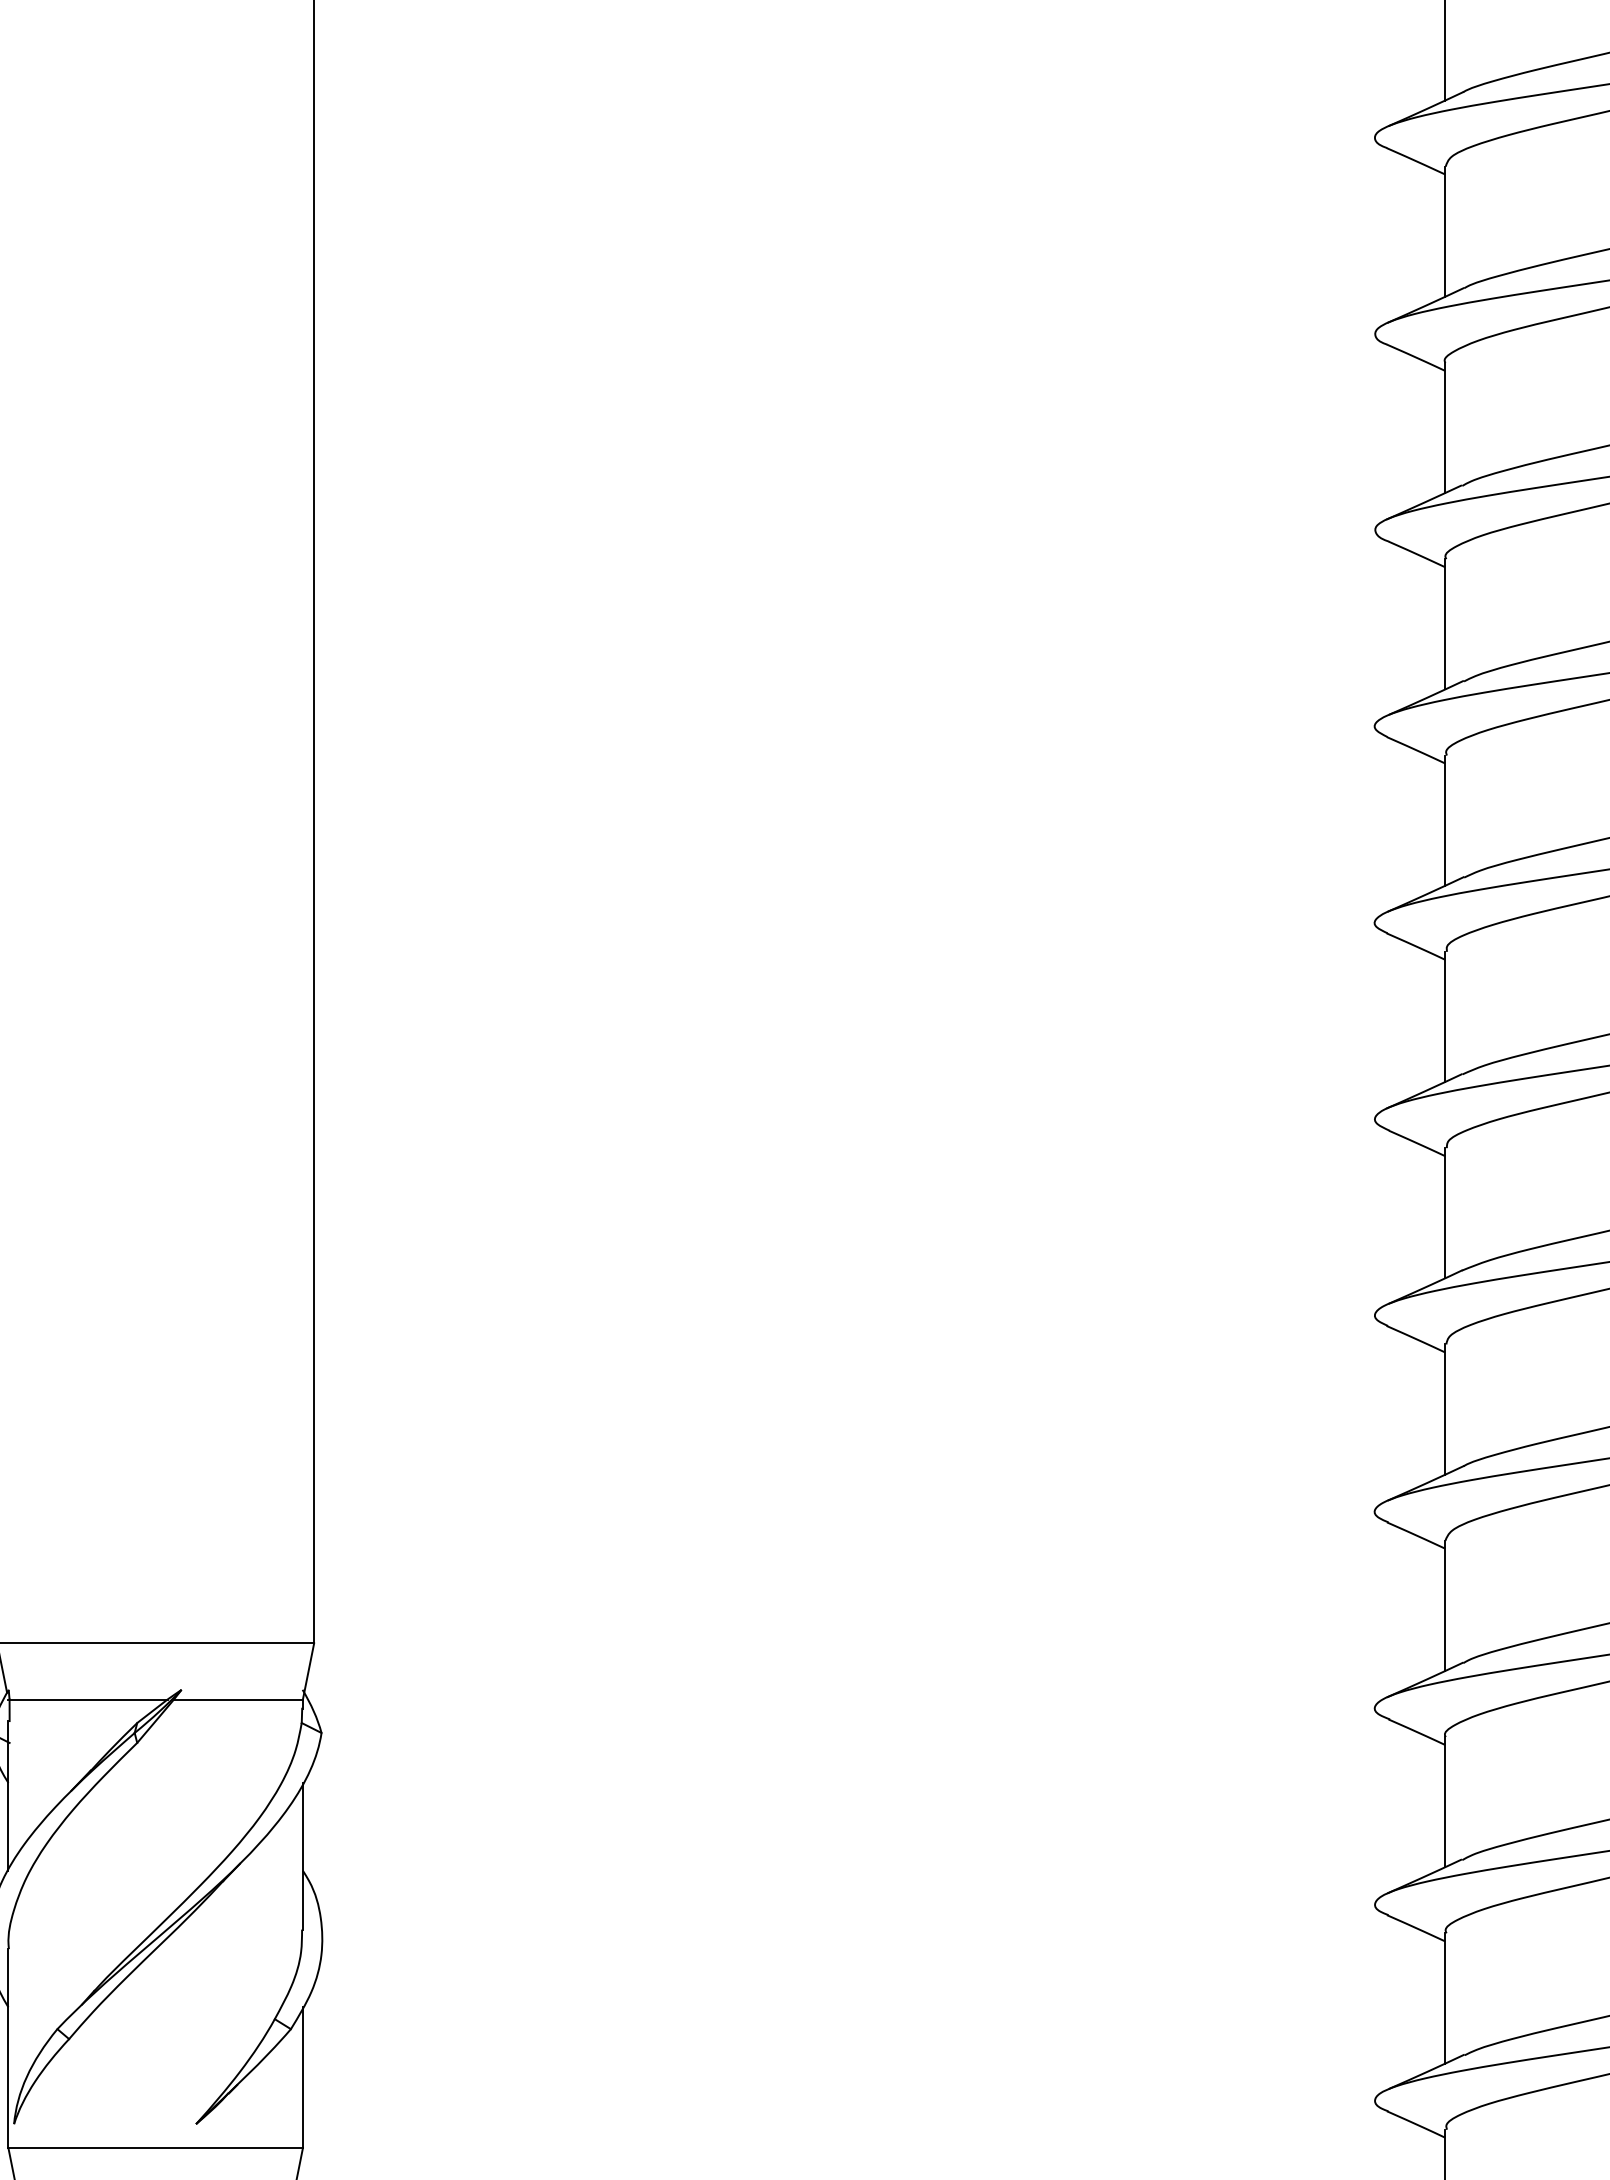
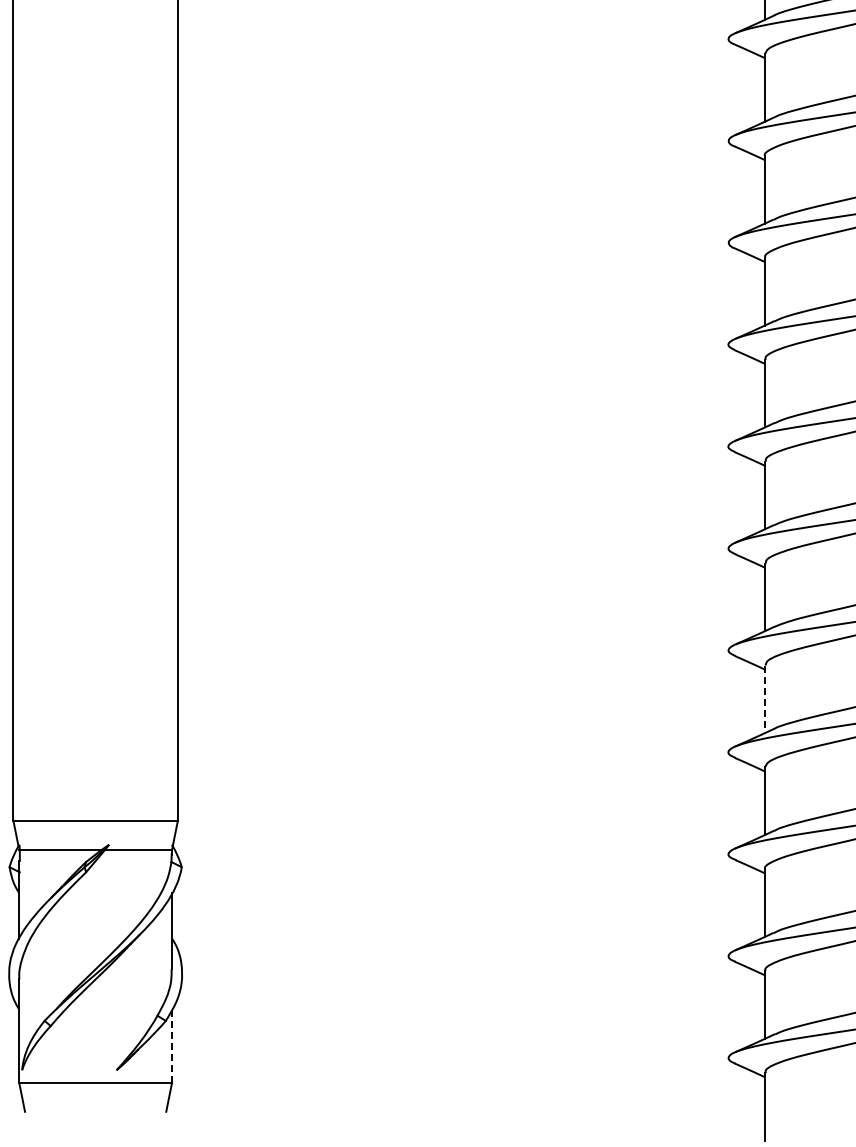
line: (1444, 1409) -> (764, 699), solid -> dashed
line: (303, 2078) -> (172, 1046), solid -> dashed

